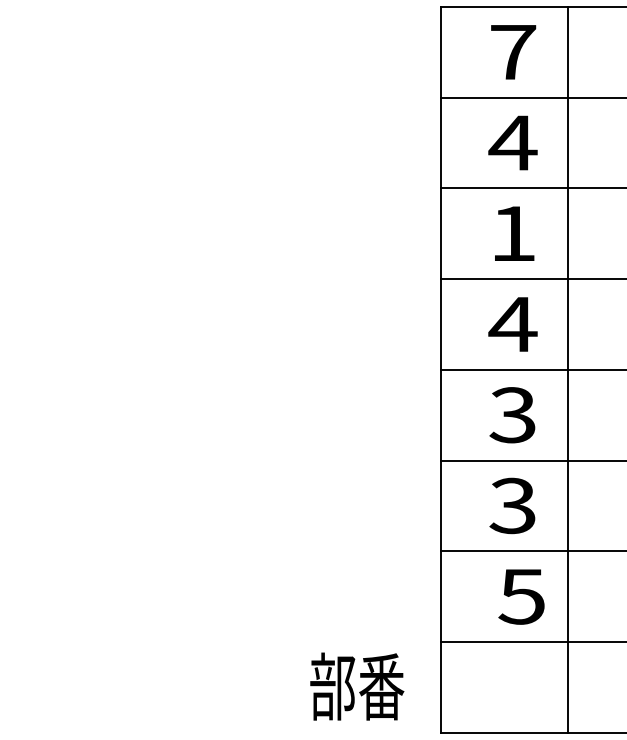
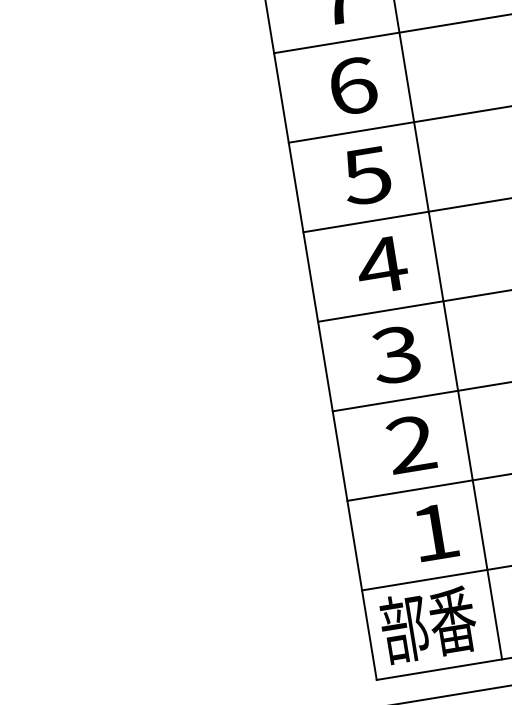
text: (512, 142) -> (351, 85), 4 -> 6
text: (512, 233) -> (366, 175), 1 -> 5
text: (512, 506) -> (410, 445), 3 -> 2
text: (521, 596) -> (434, 532), 5 -> 1
text: (357, 686) -> (429, 624), moved

